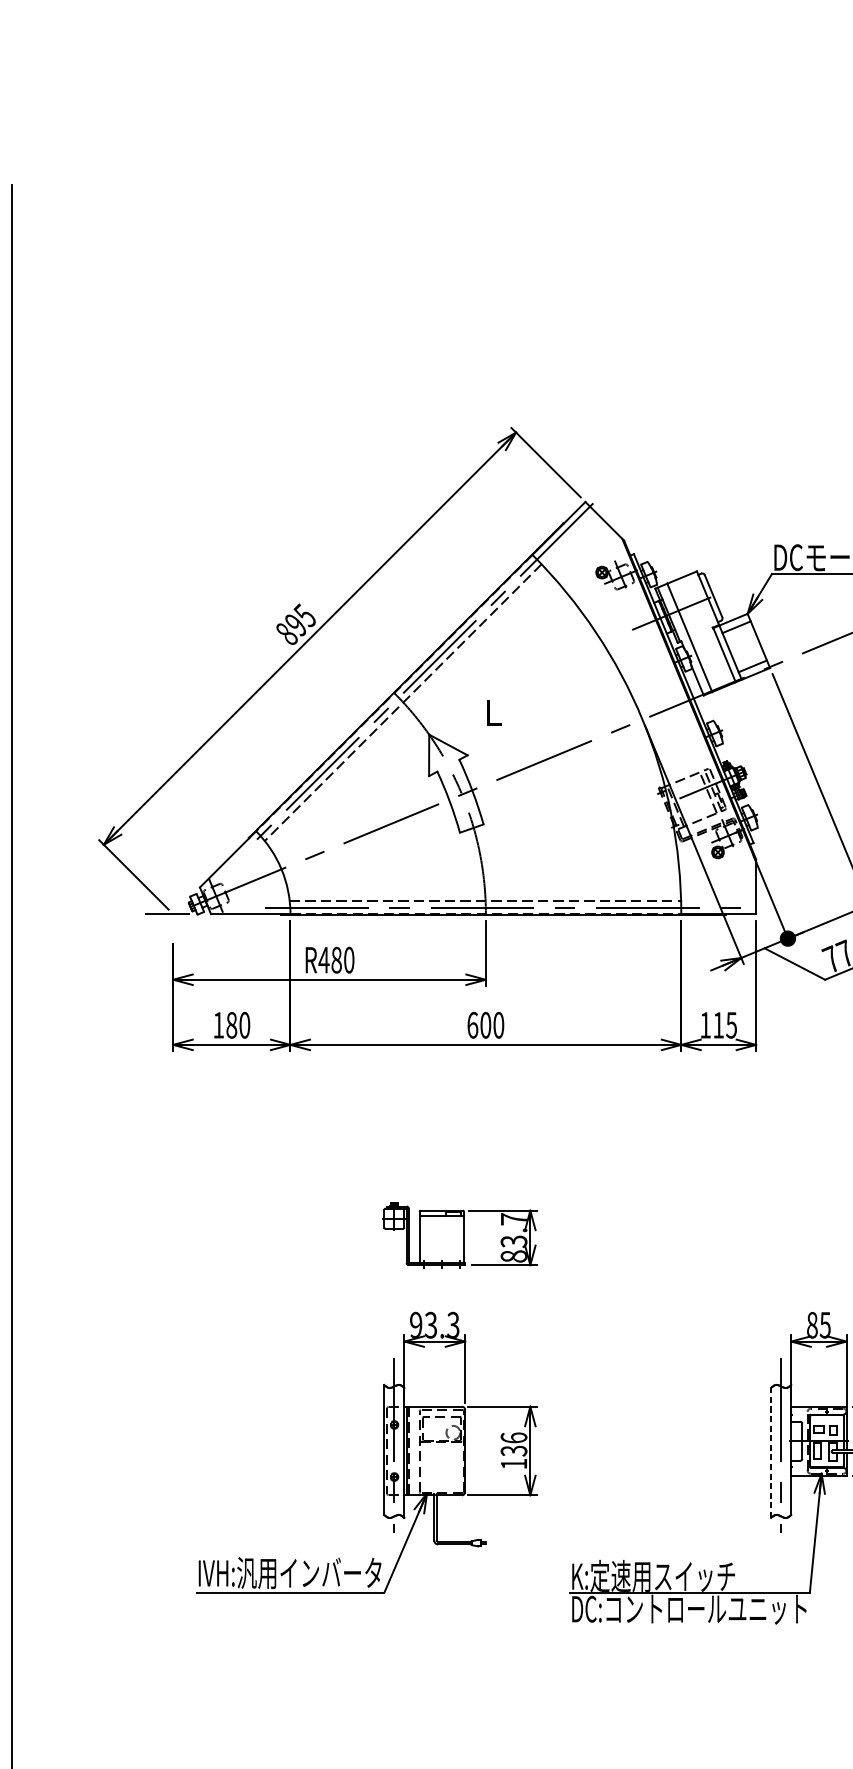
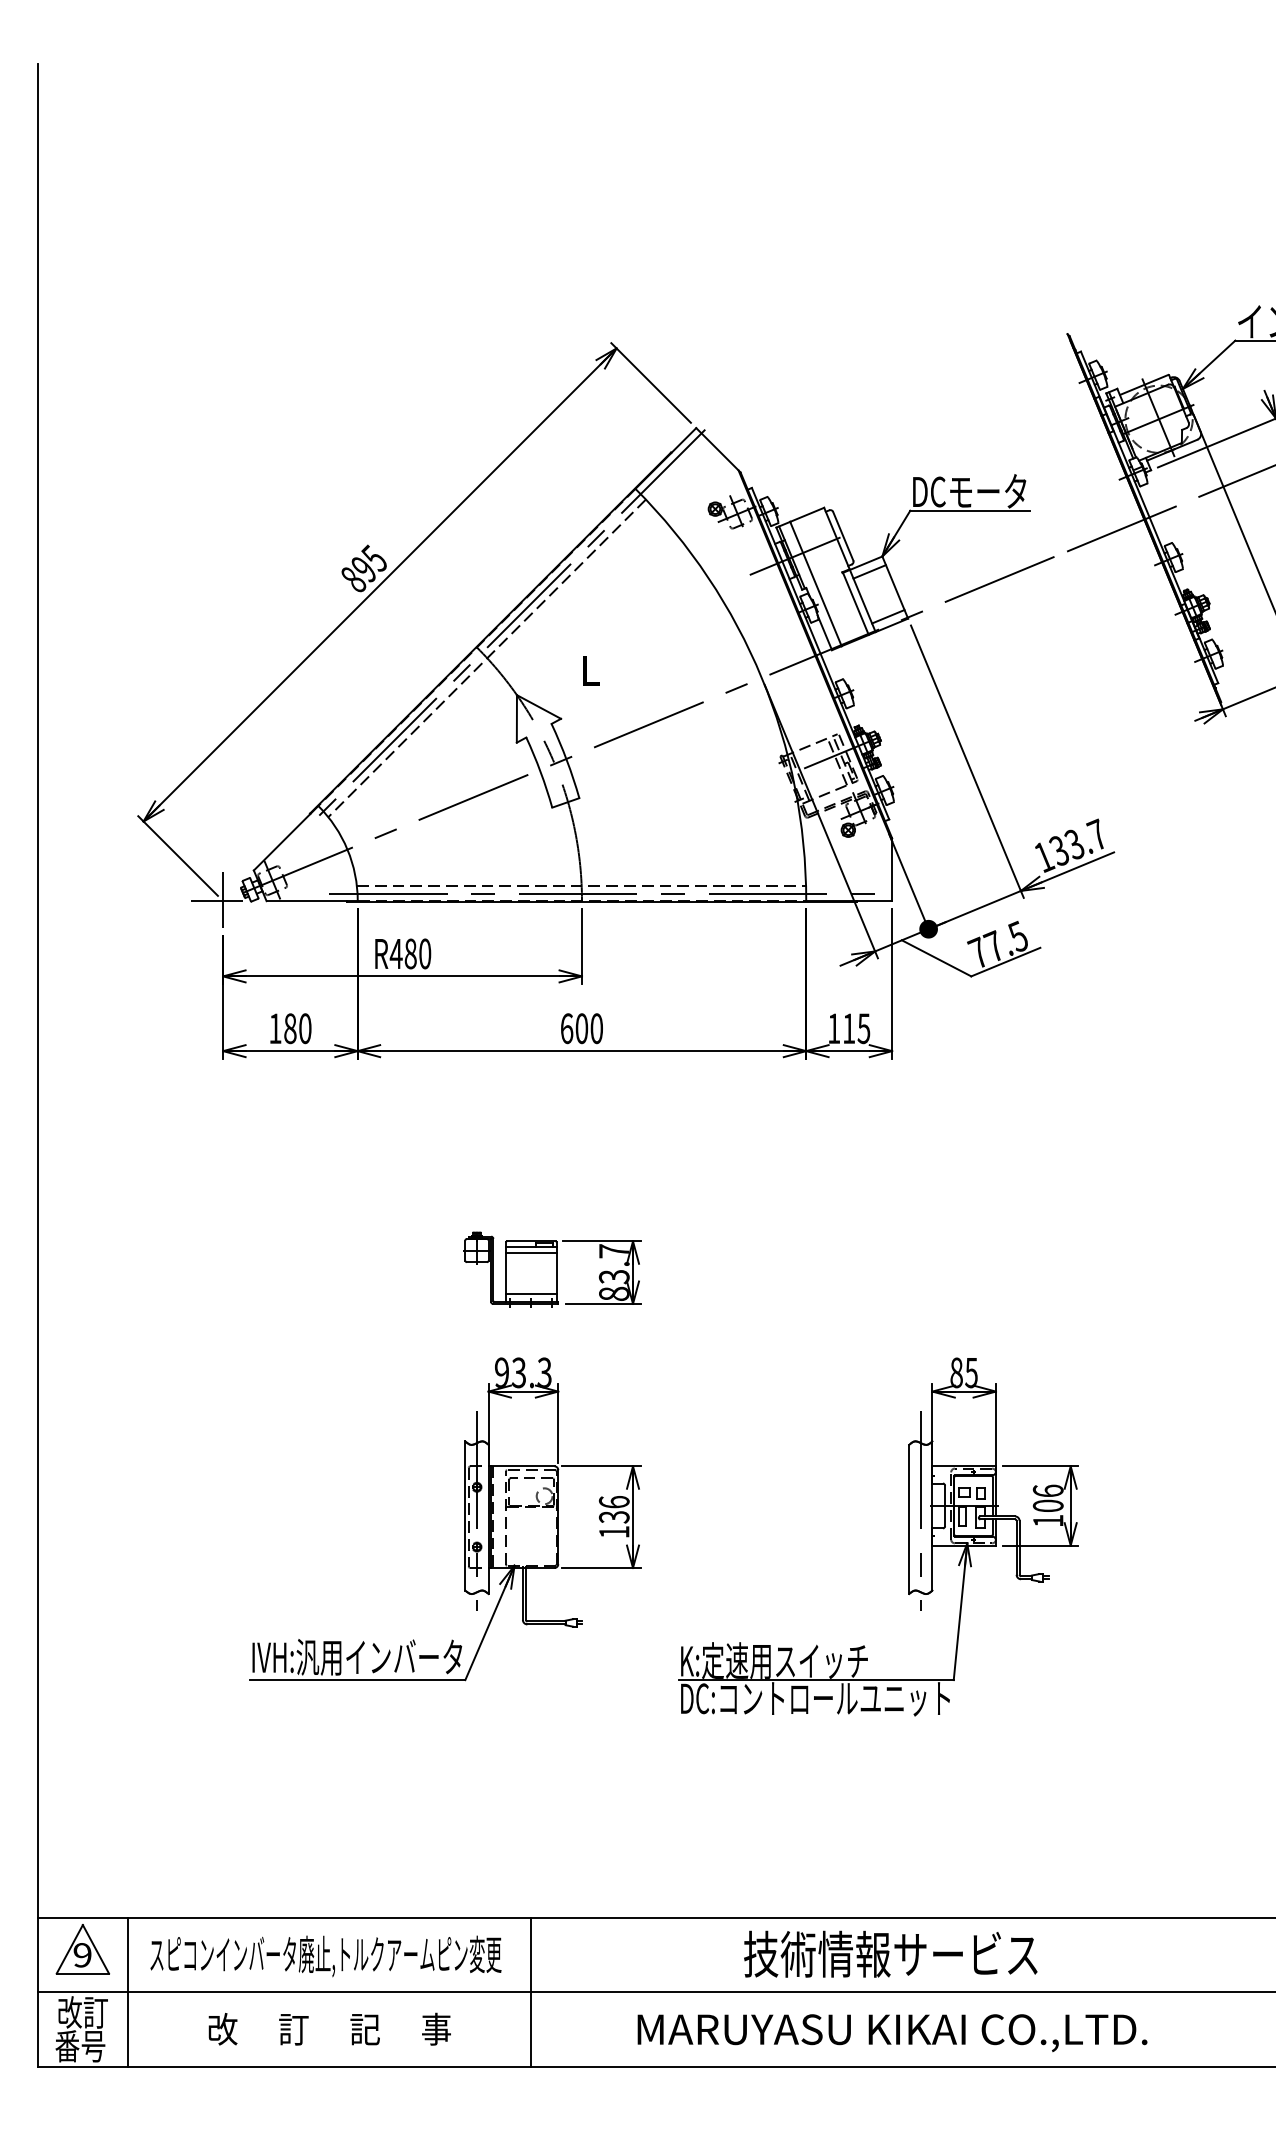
line: (173, 913) -> (223, 900), added
line: (441, 1221) -> (530, 1253), added
line: (441, 1256) -> (530, 1294), added
line: (771, 1453) -> (909, 1519), dashed -> solid

